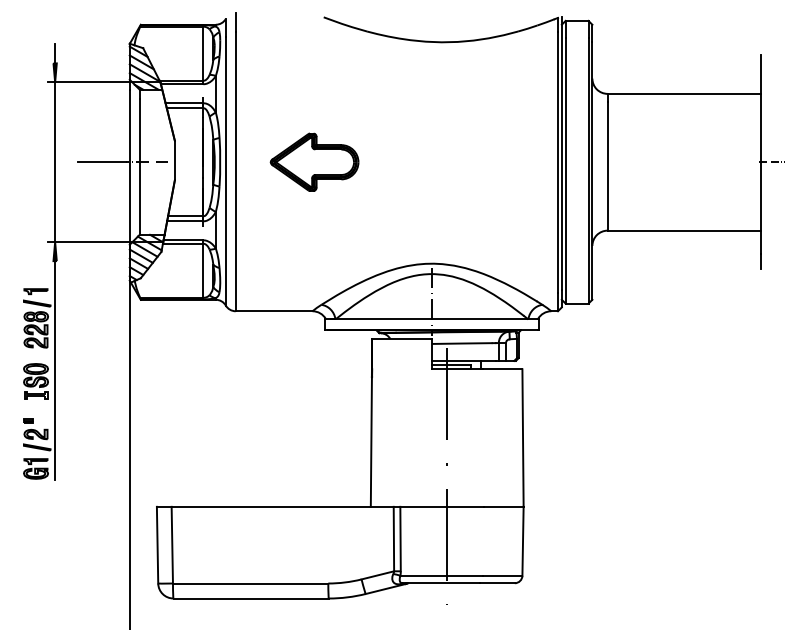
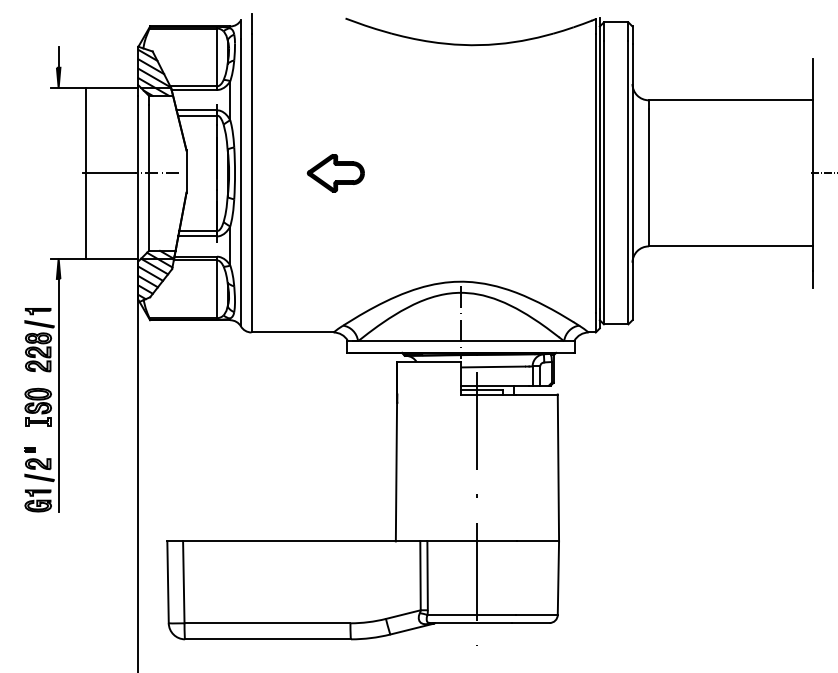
part: (314, 161) -> (335, 172), size x0.6
line: (54, 162) -> (85, 173), moved

